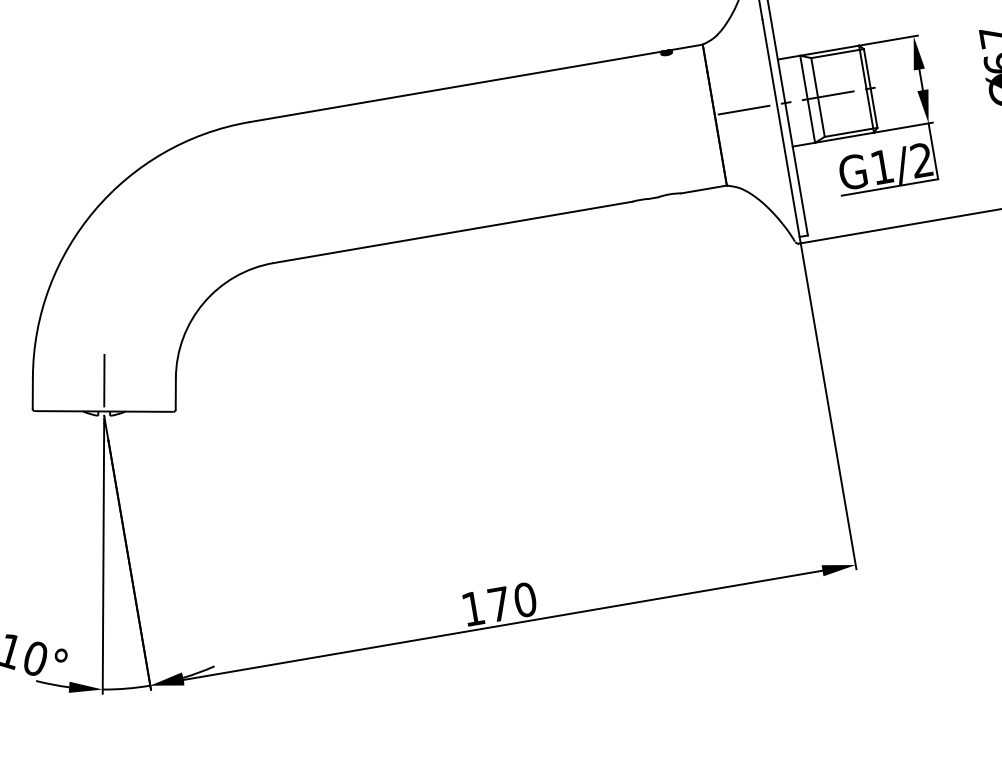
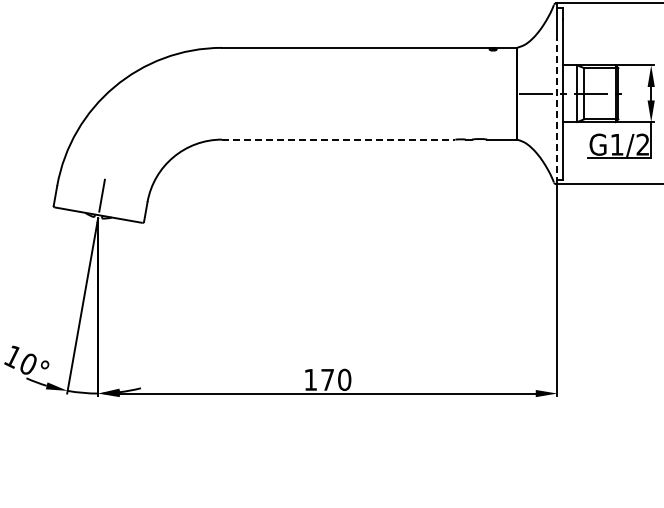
line: (781, 131) -> (557, 111), solid -> dashed
line: (452, 232) -> (338, 139), solid -> dashed

